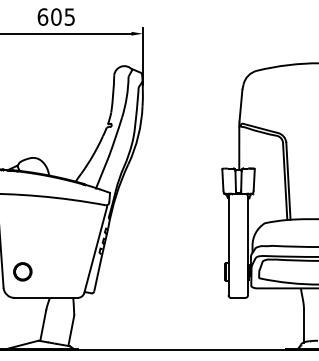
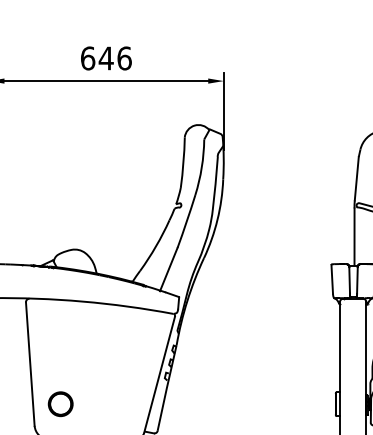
text: (62, 16) -> (114, 57), 605 -> 646

